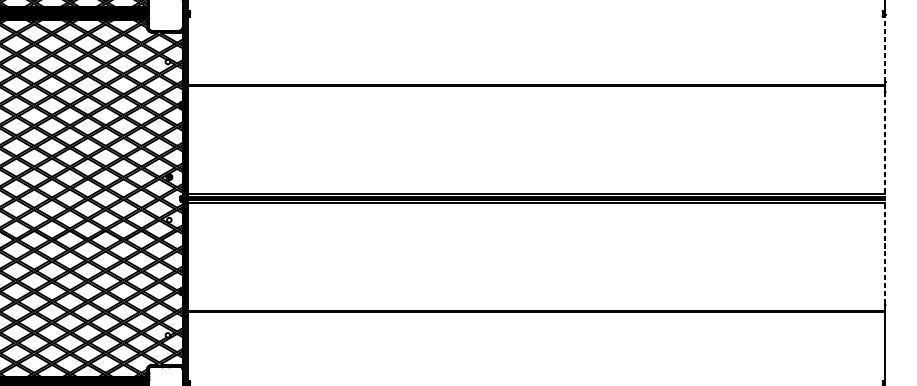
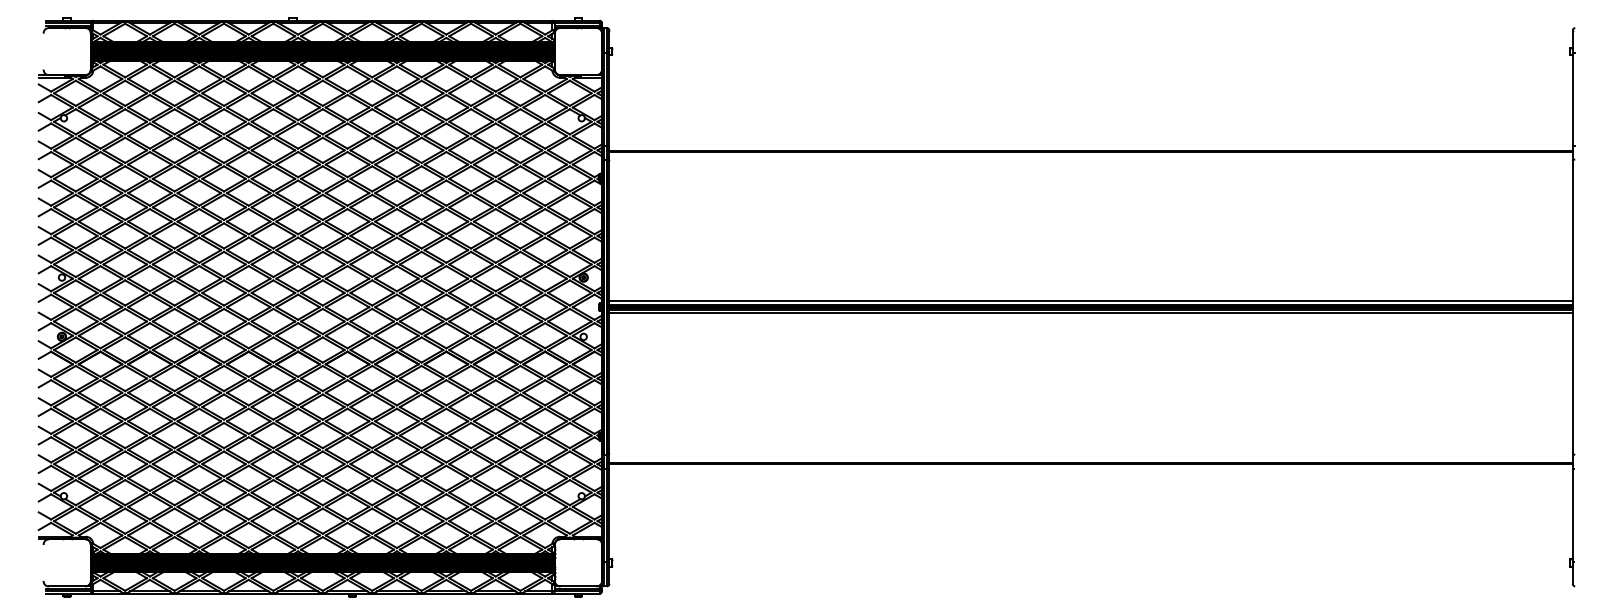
line: (884, 47) -> (1572, 98), dashed -> solid
line: (884, 198) -> (1572, 306), dashed -> solid

